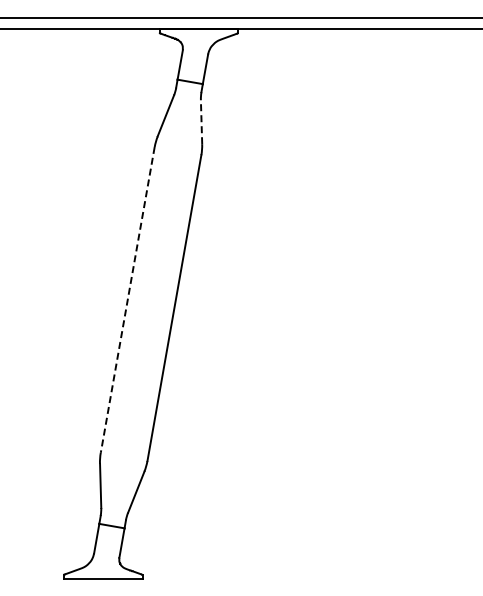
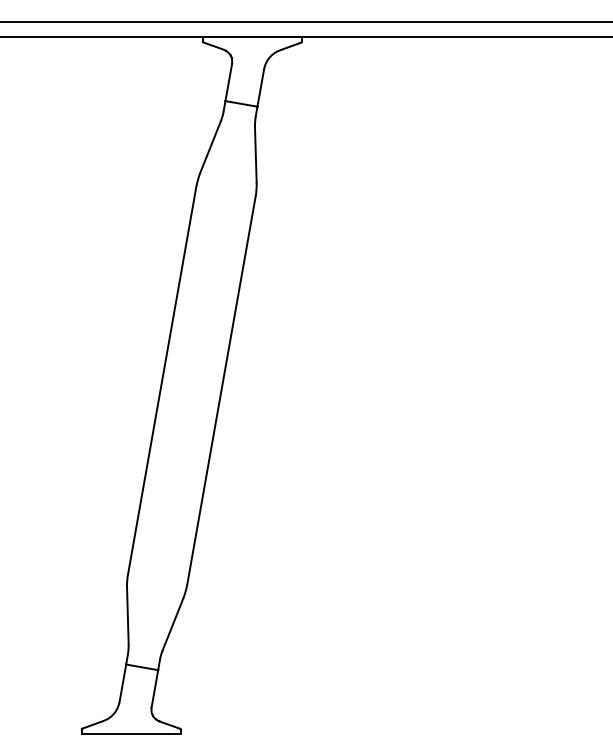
line: (201, 121) -> (255, 154), dashed -> solid
line: (127, 300) -> (161, 381), dashed -> solid

